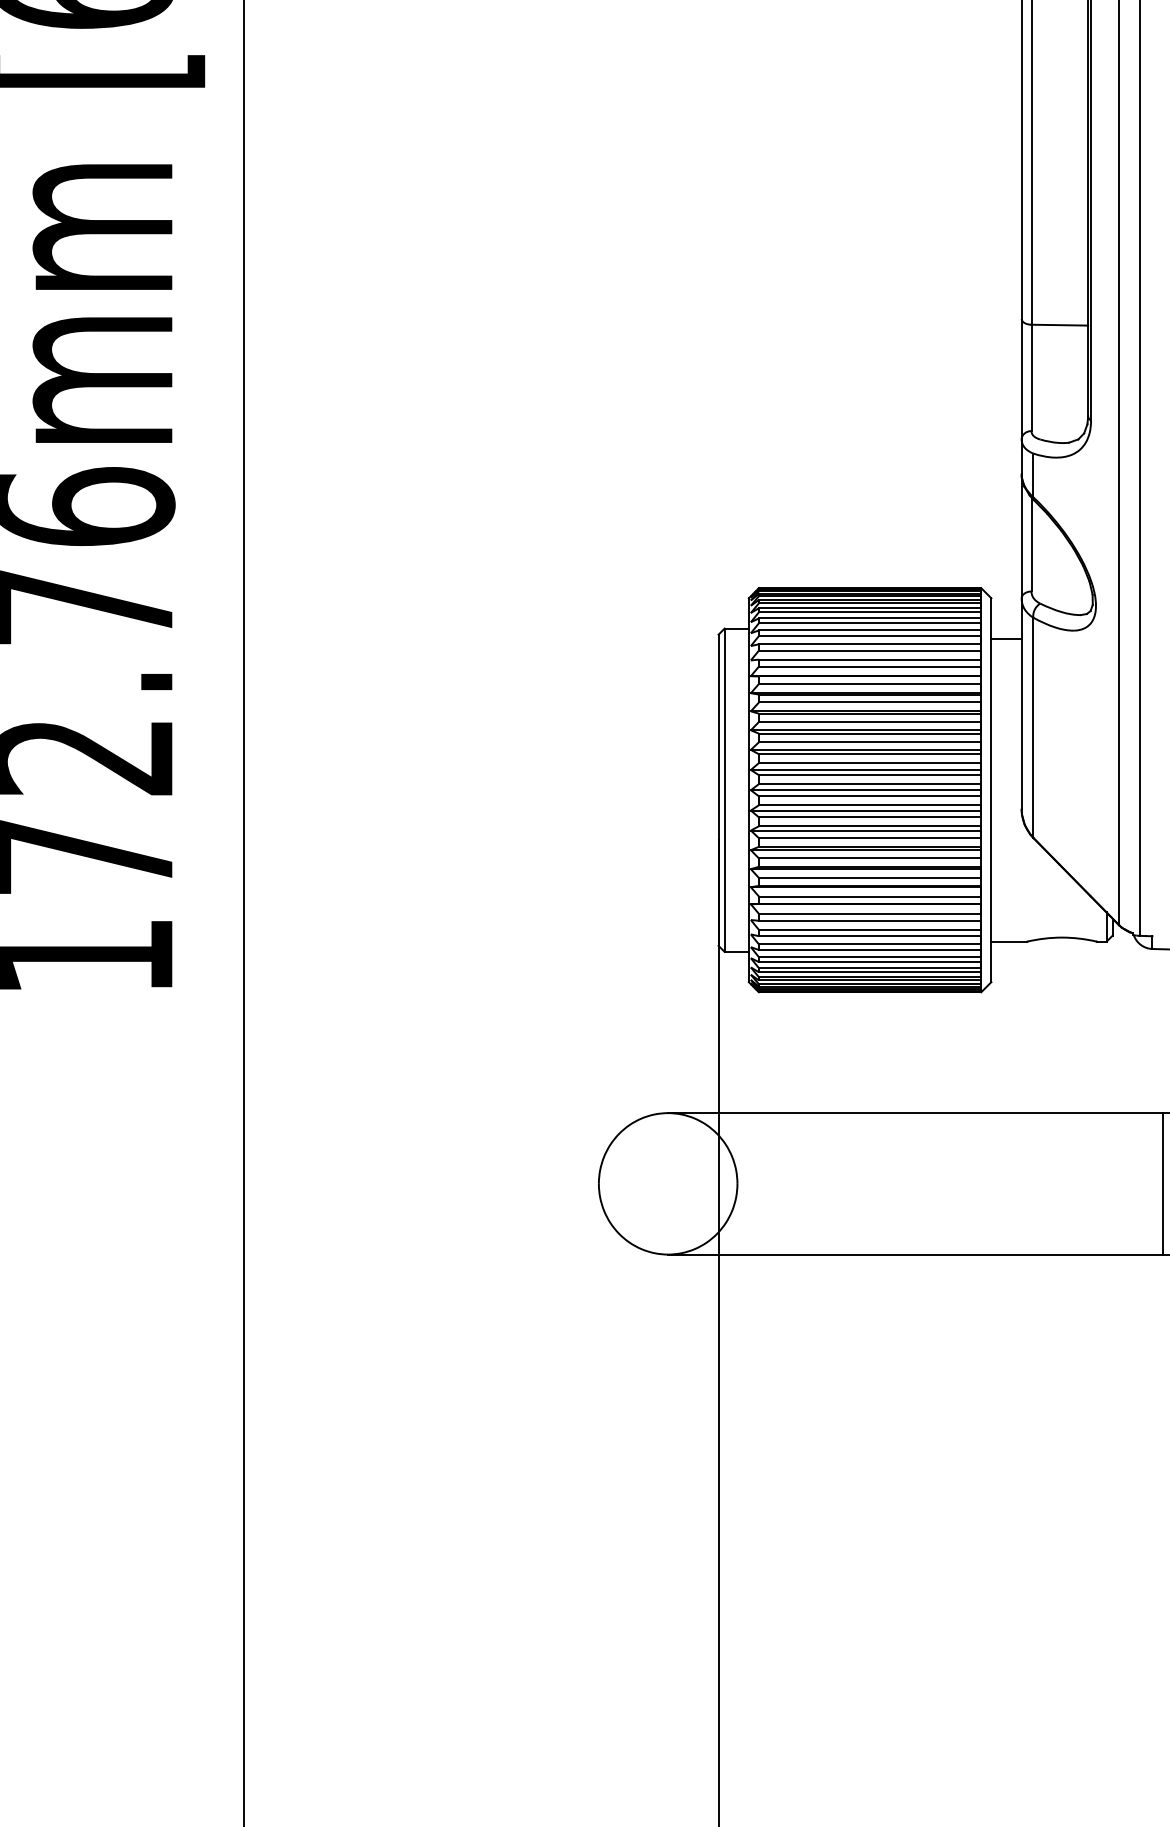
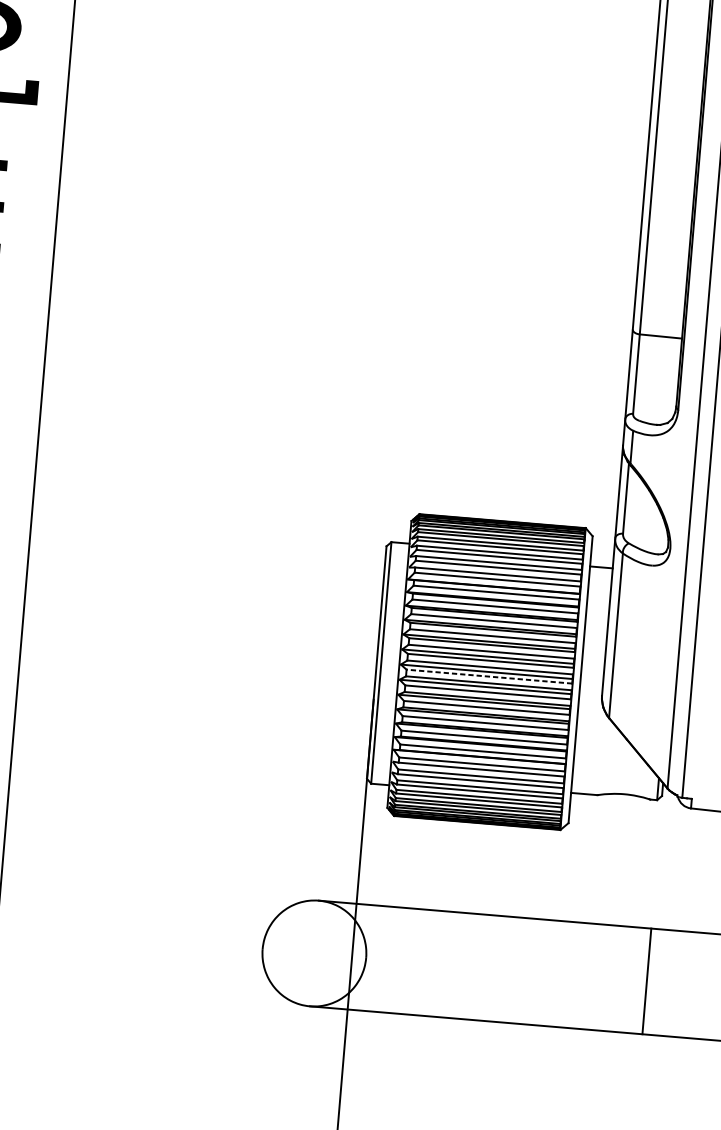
line: (869, 796) -> (489, 676), solid -> dashed
line: (1163, 1183) -> (647, 981), moved

